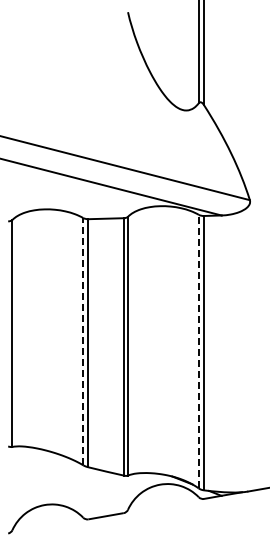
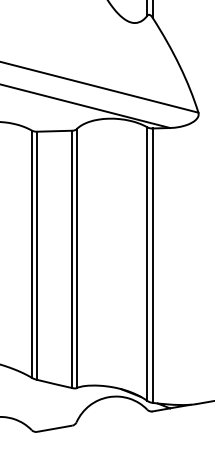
line: (83, 341) -> (32, 254), dashed -> solid
line: (198, 351) -> (147, 264), dashed -> solid

